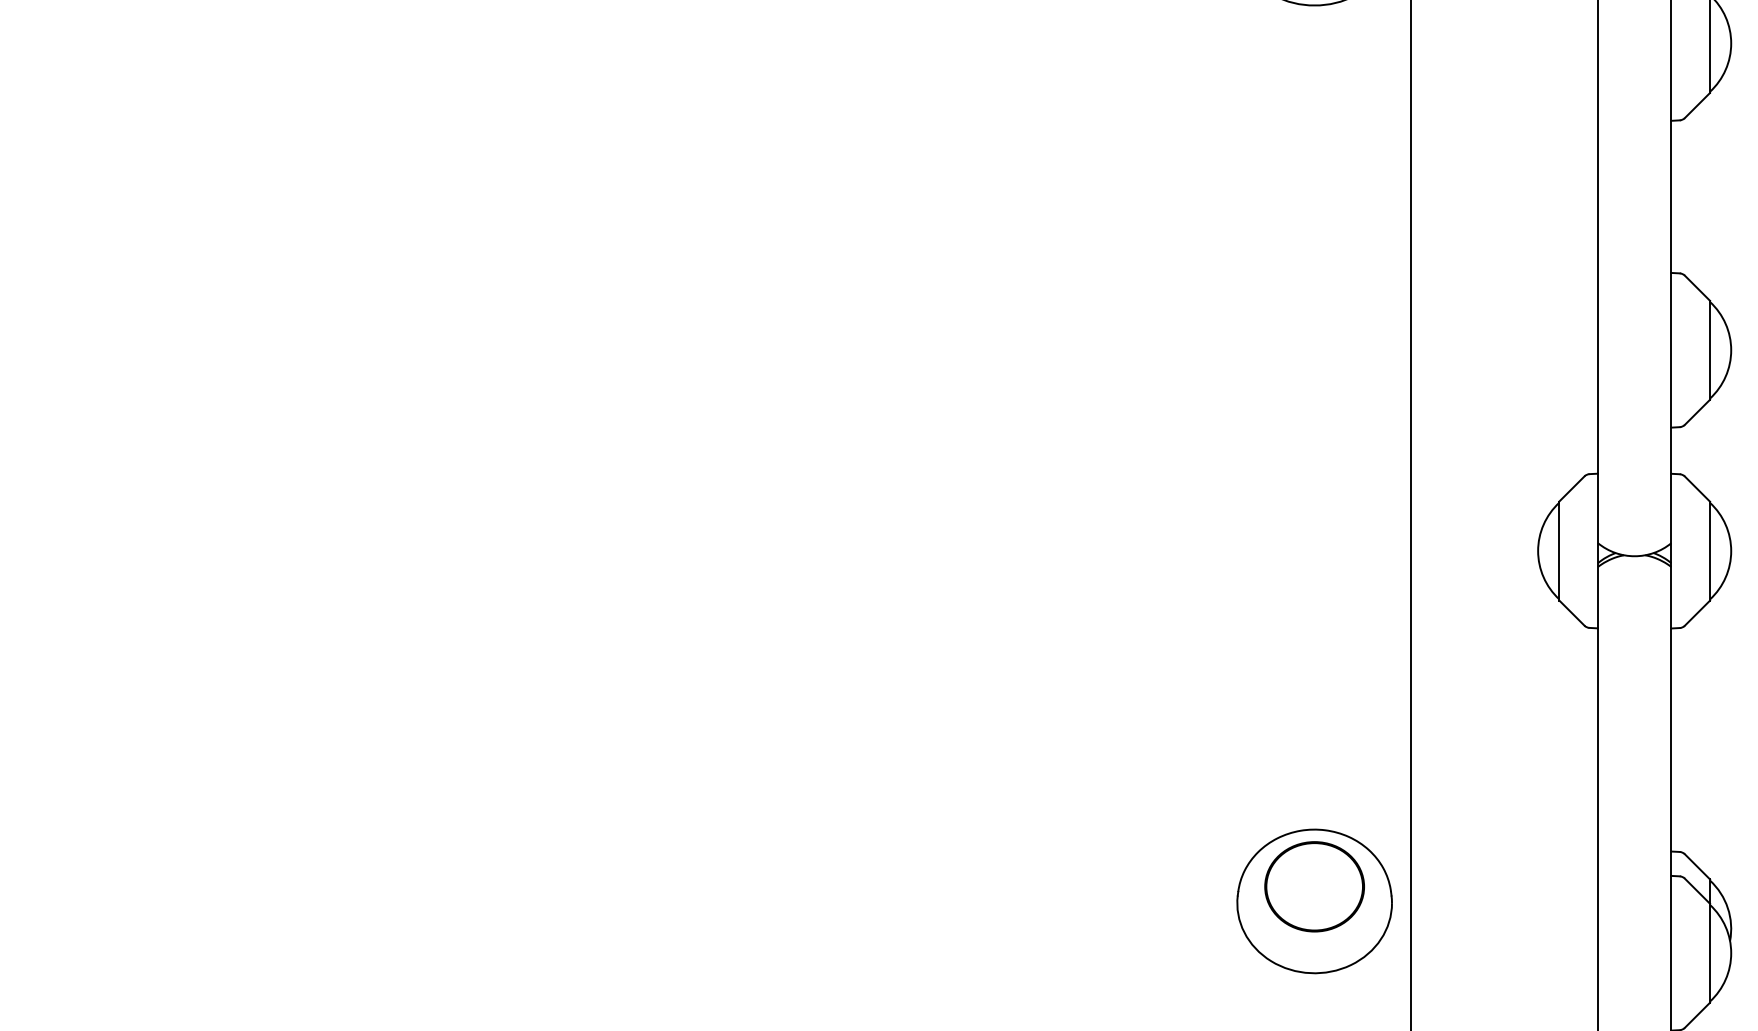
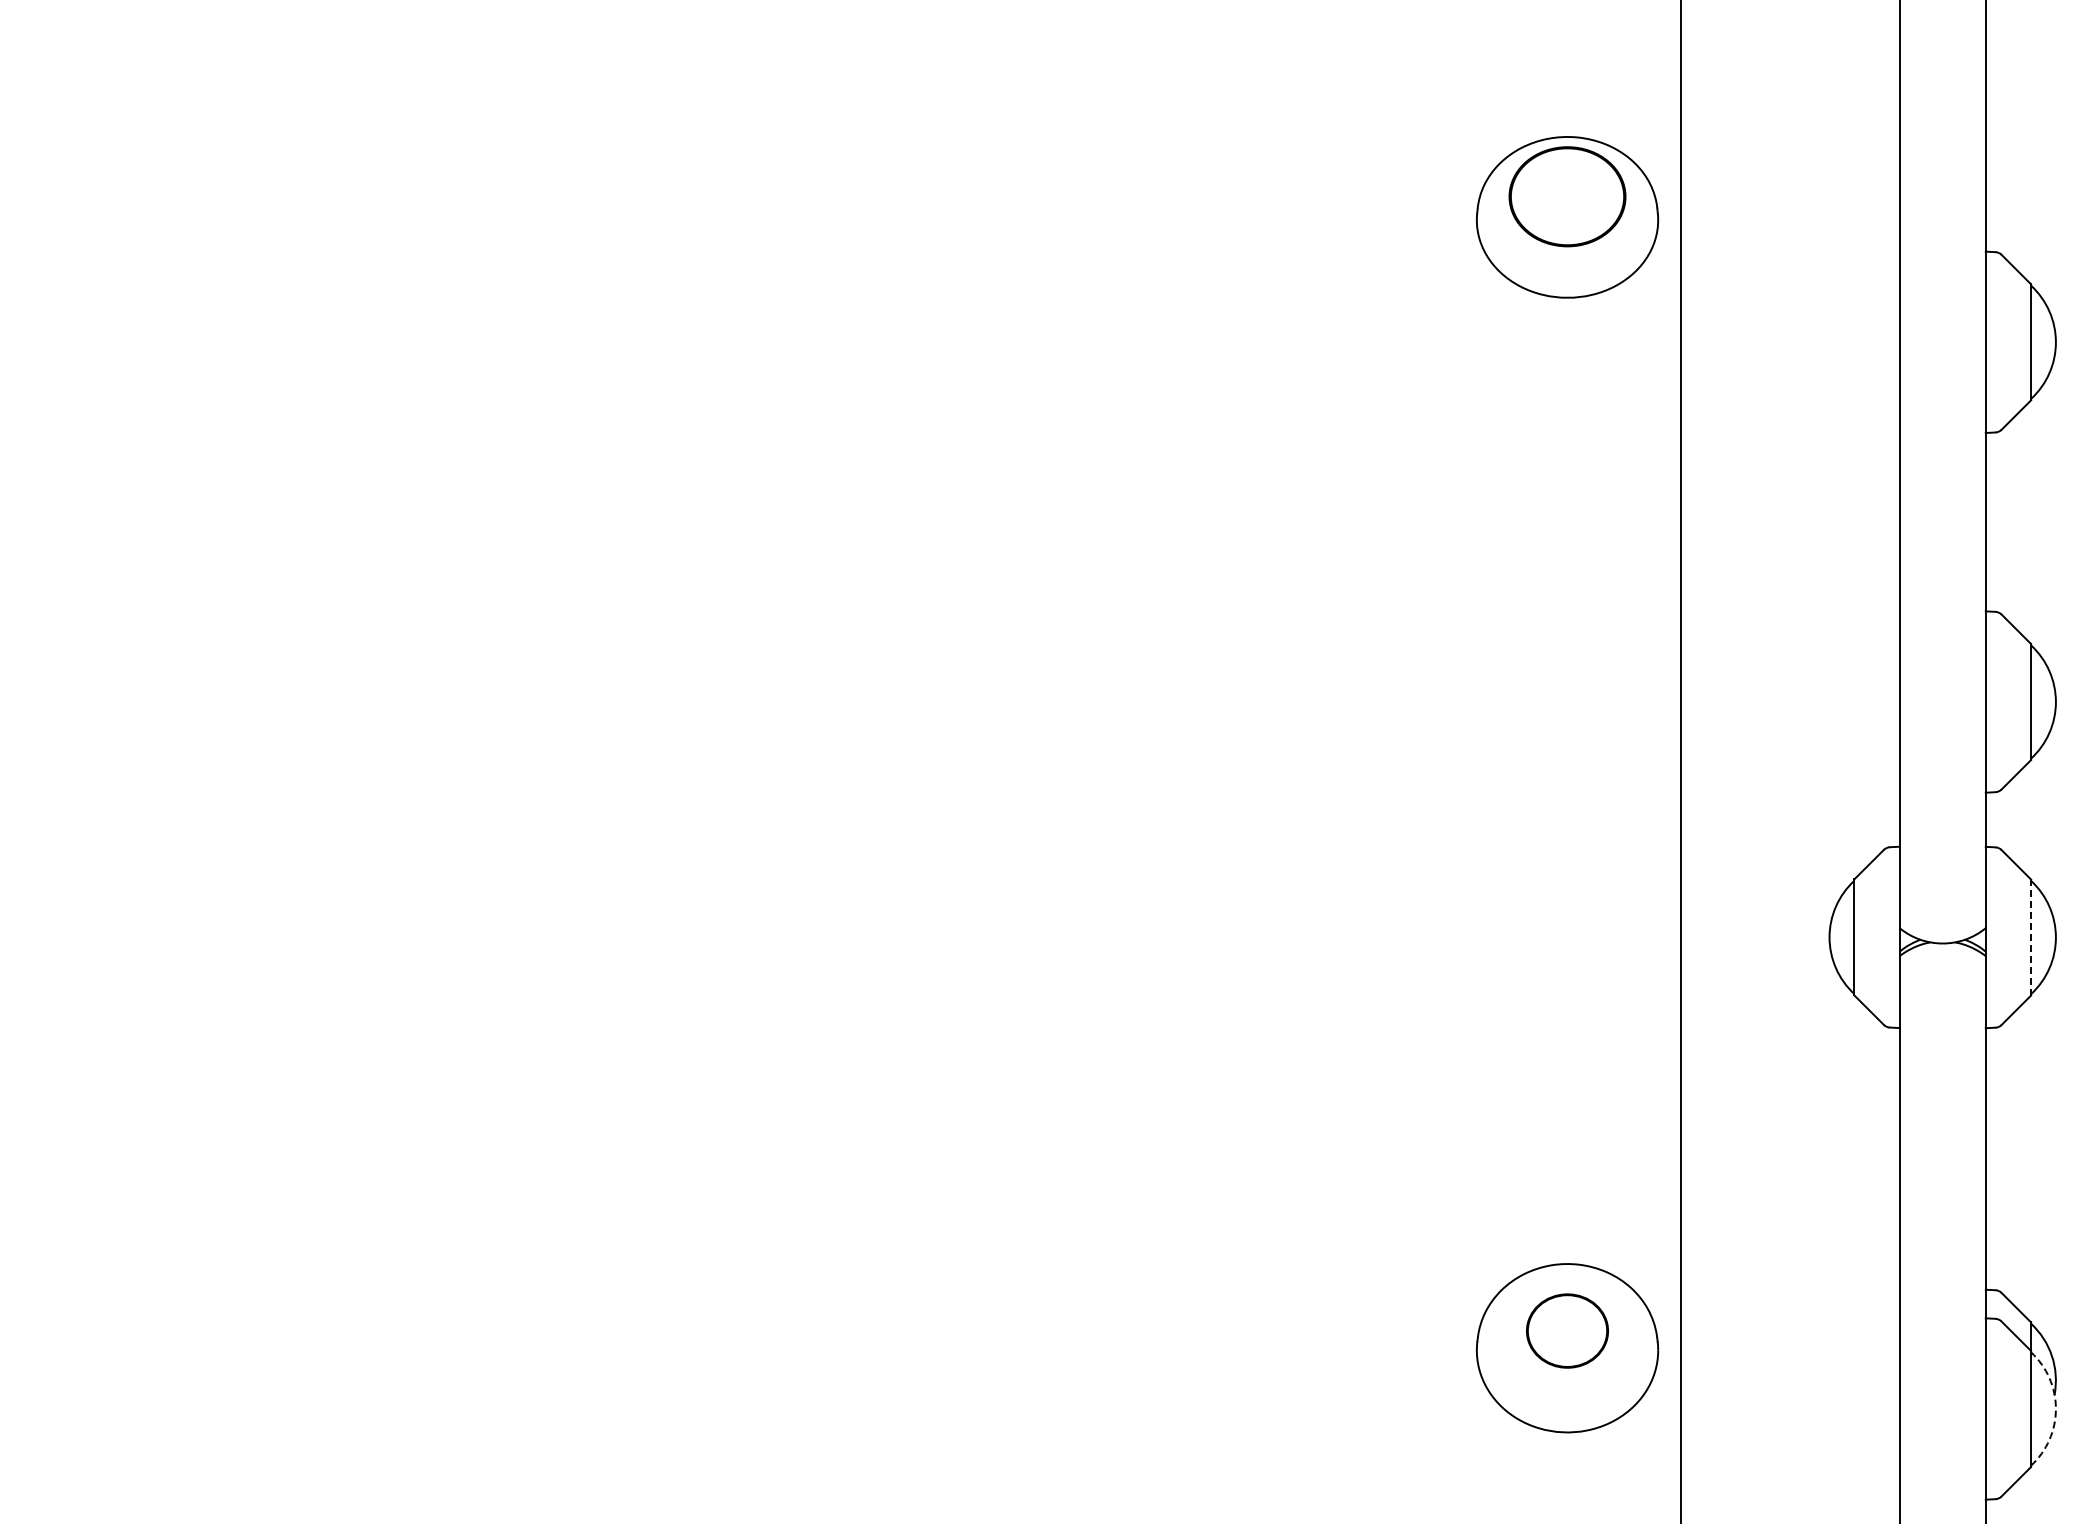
line: (1710, 551) -> (2031, 937), solid -> dashed
part: (1314, 886) -> (1567, 1330), size x0.7
arc: (1730, 953) -> (2055, 1409), solid -> dashed

